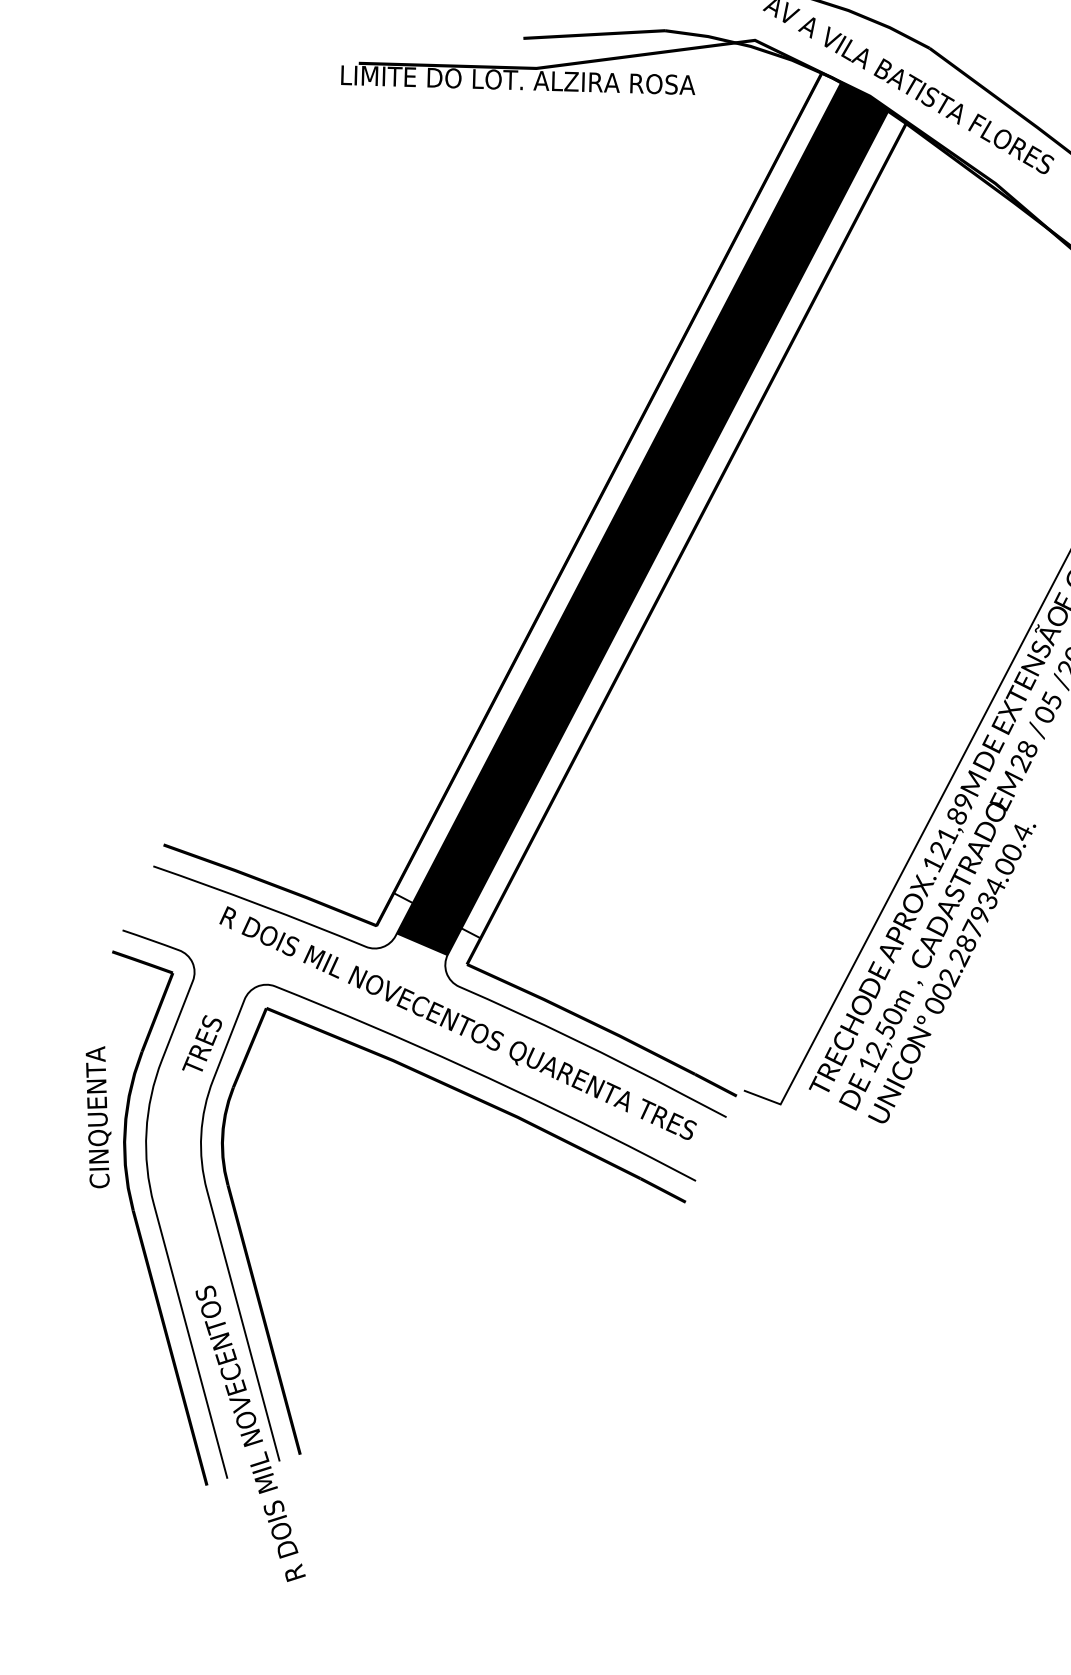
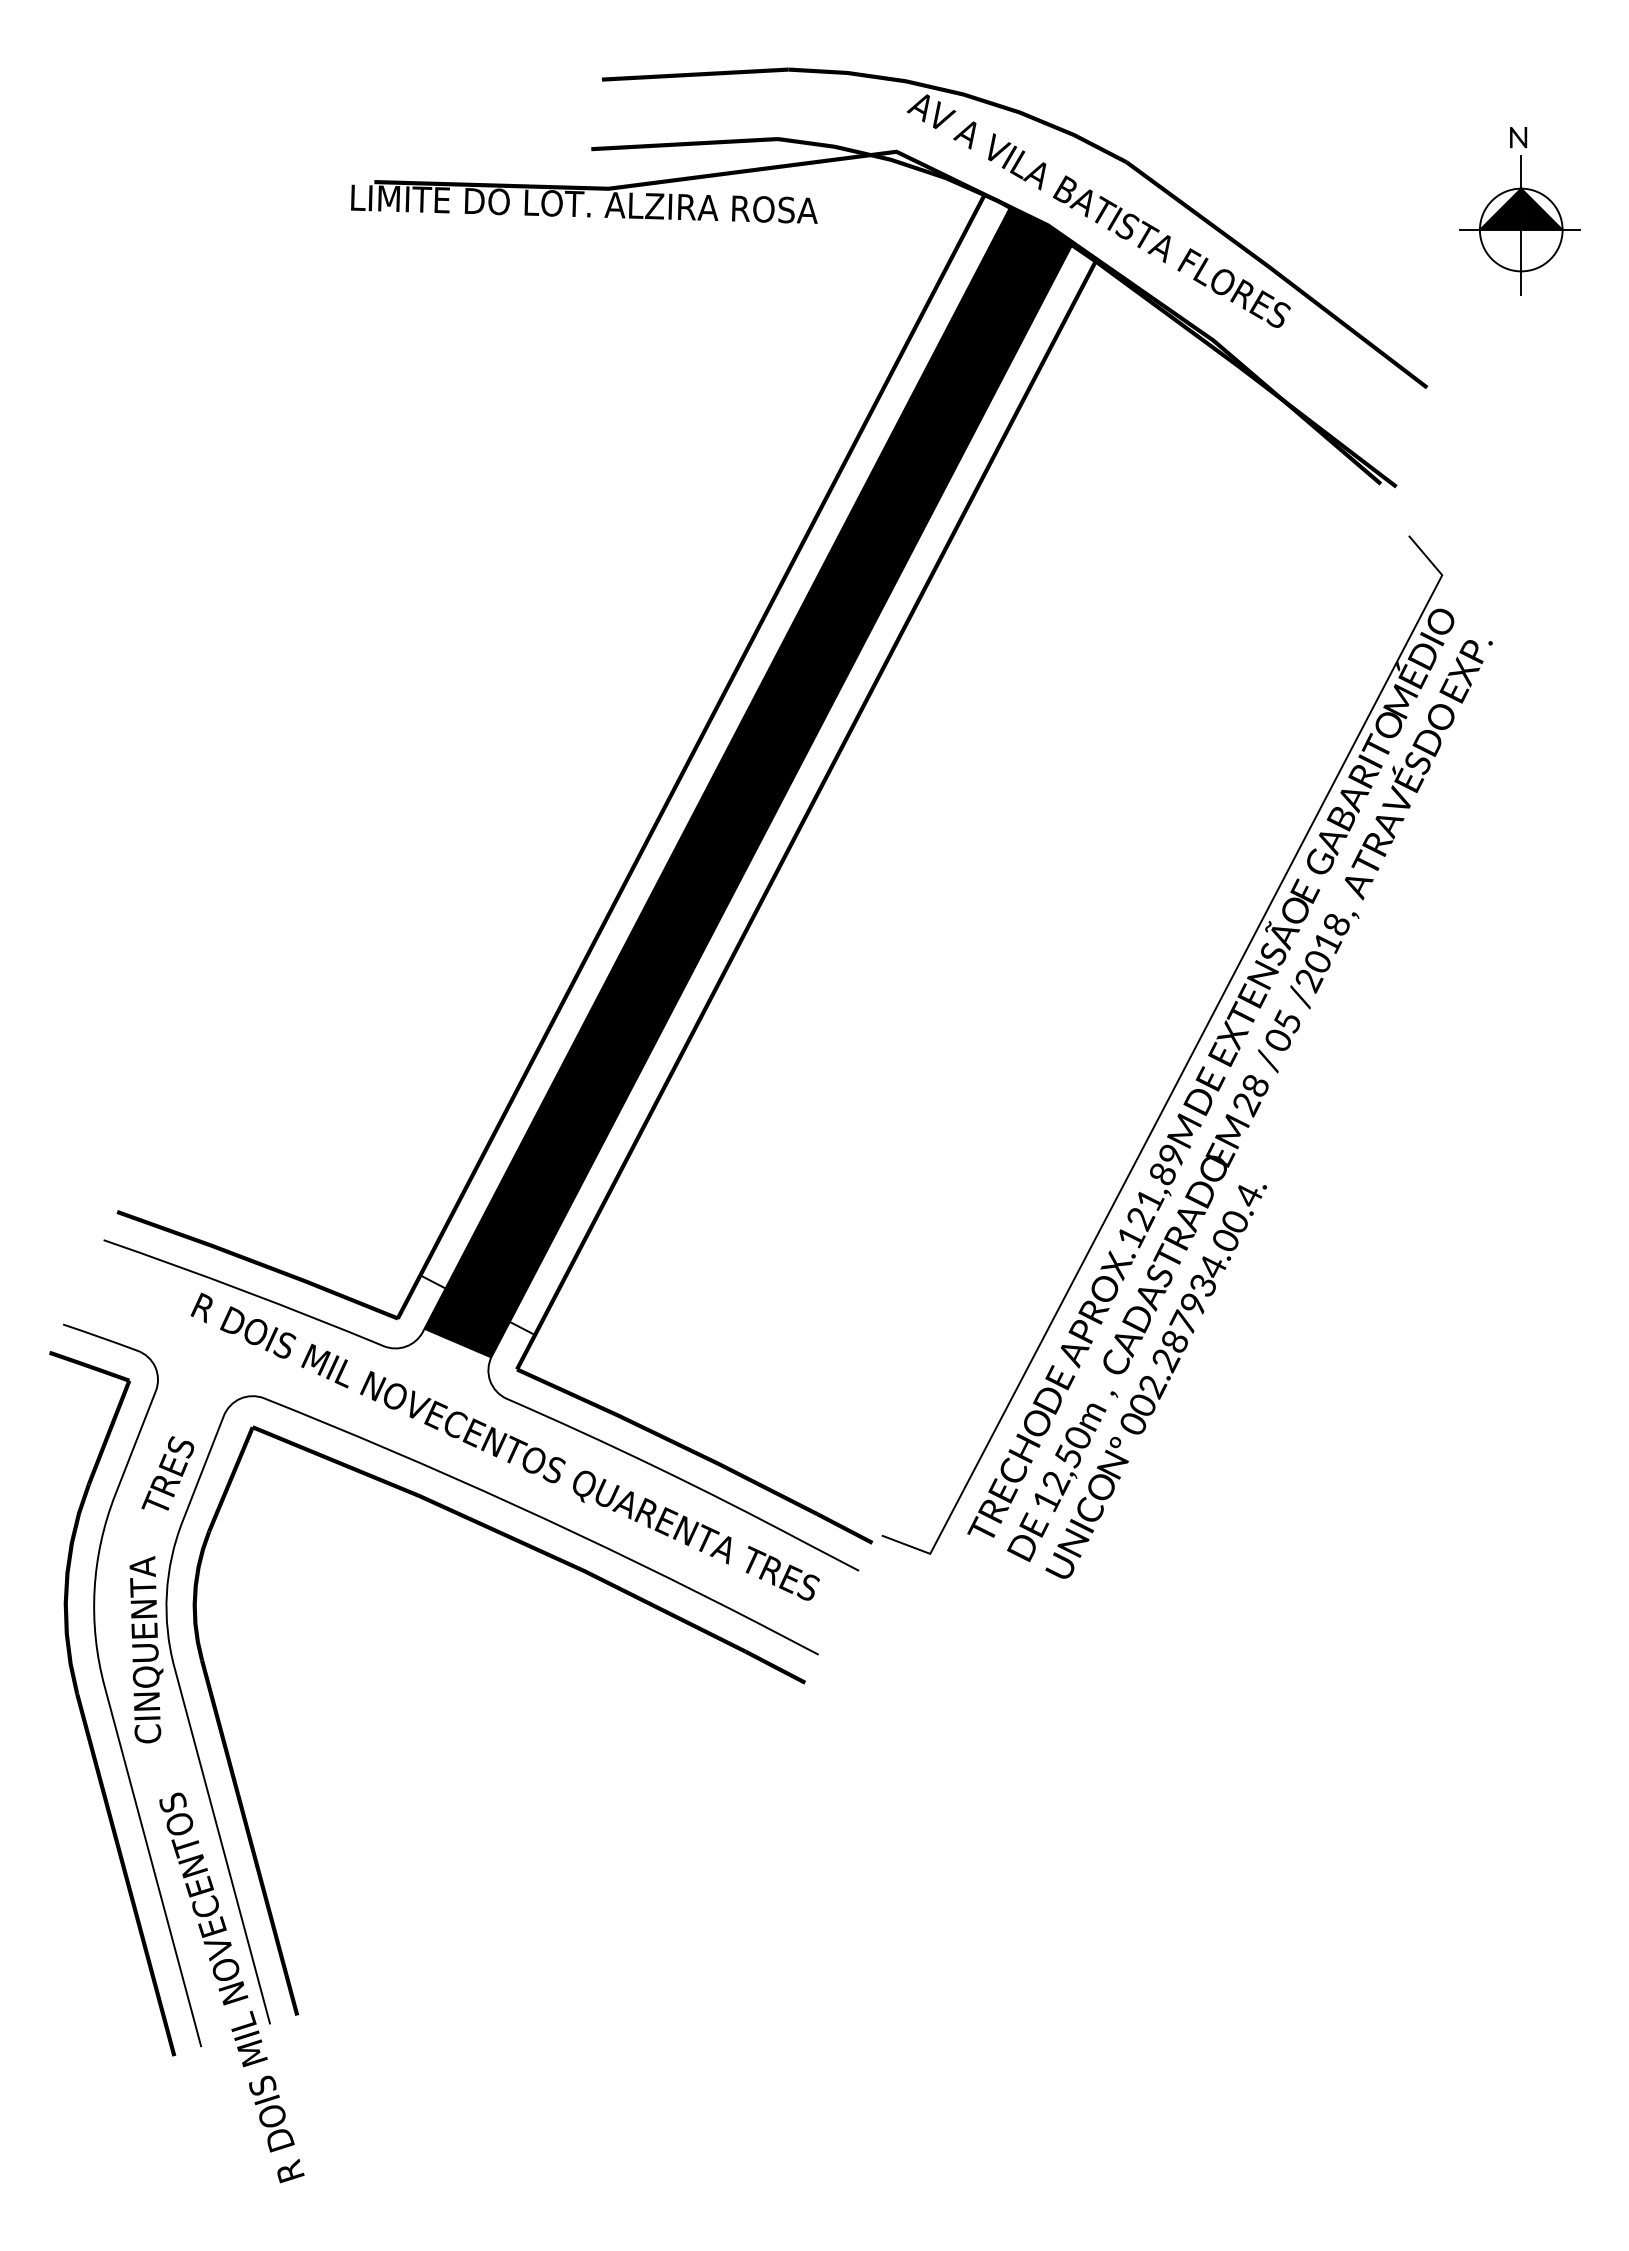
text: (98, 1117) -> (146, 1649), moved

